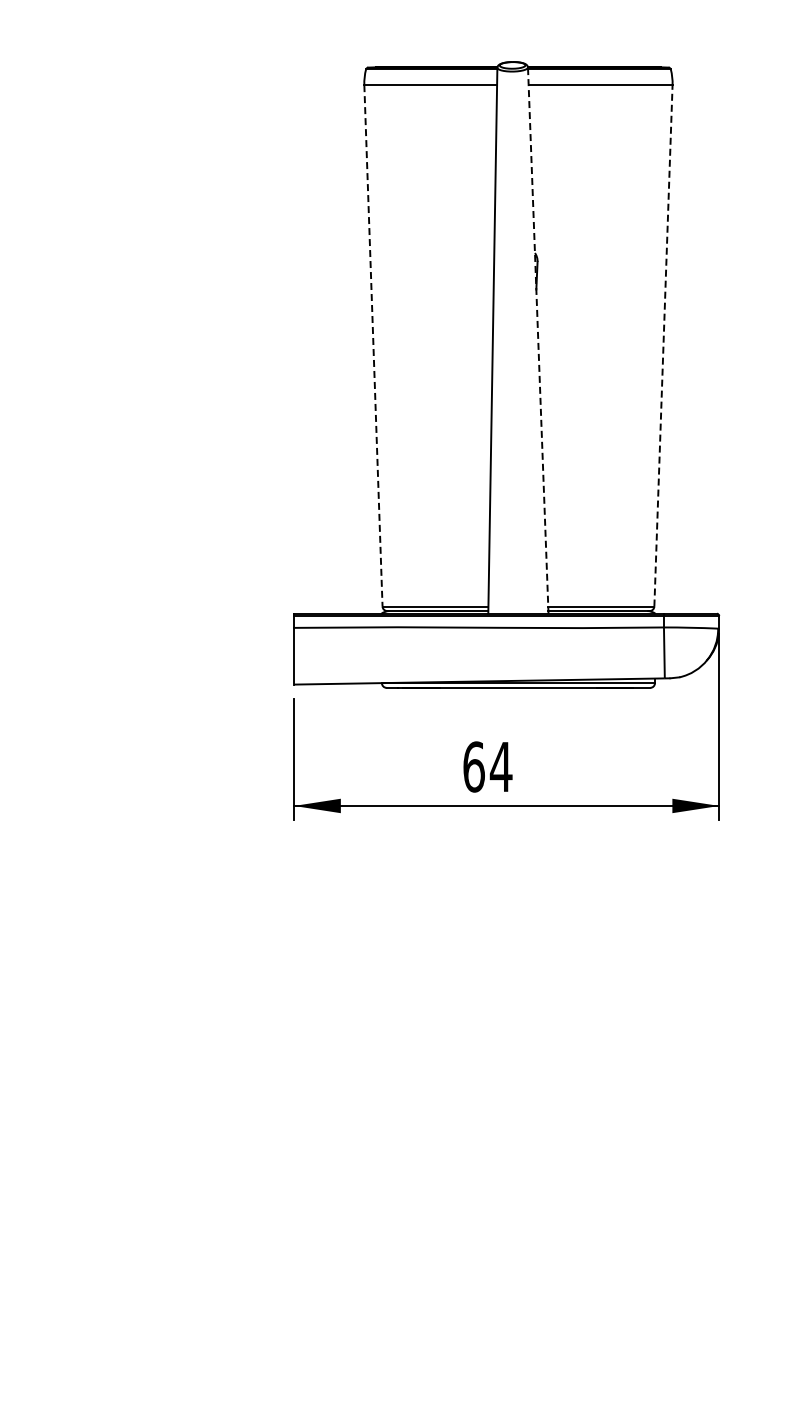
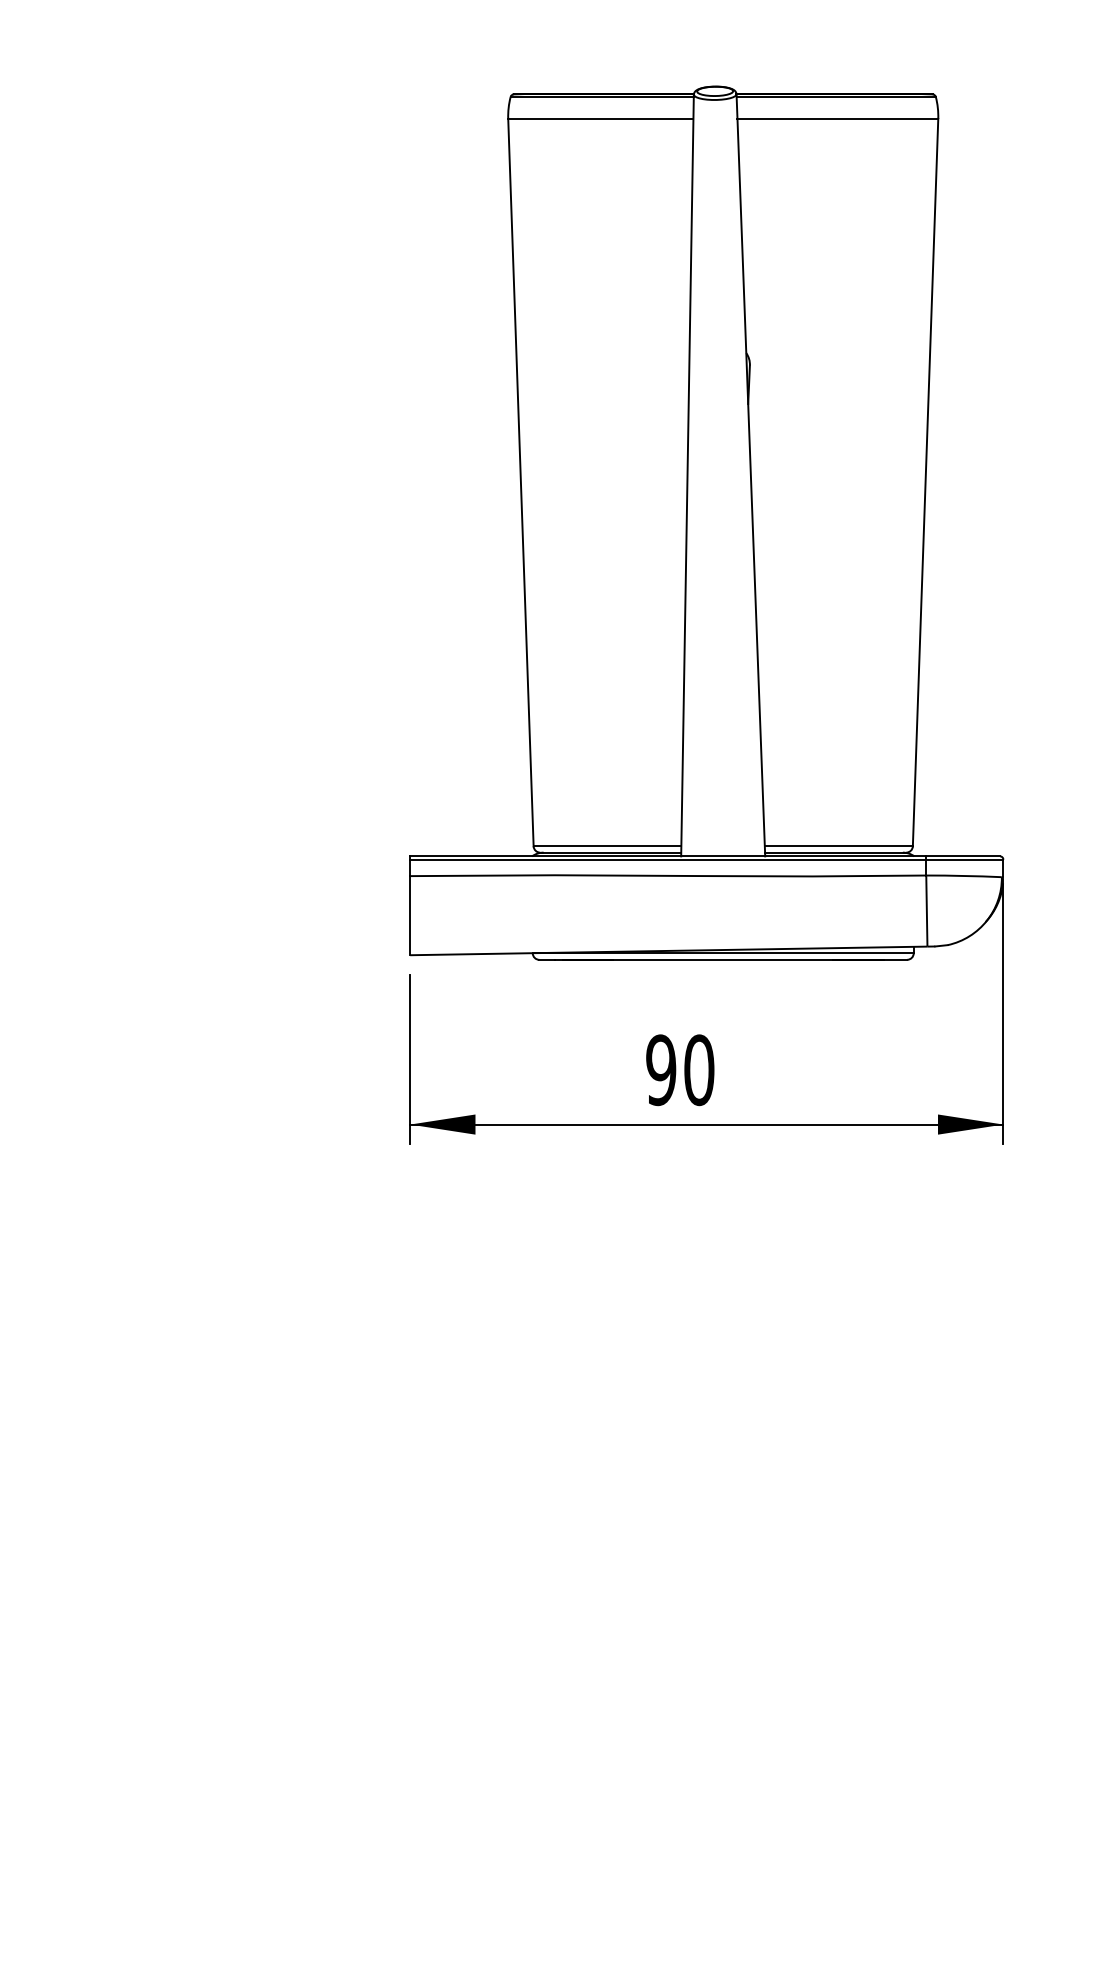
line: (538, 340) -> (751, 475), dashed -> solid
line: (373, 345) -> (521, 482), dashed -> solid
line: (663, 345) -> (925, 482), dashed -> solid
text: (487, 766) -> (680, 1069), 64 -> 90

